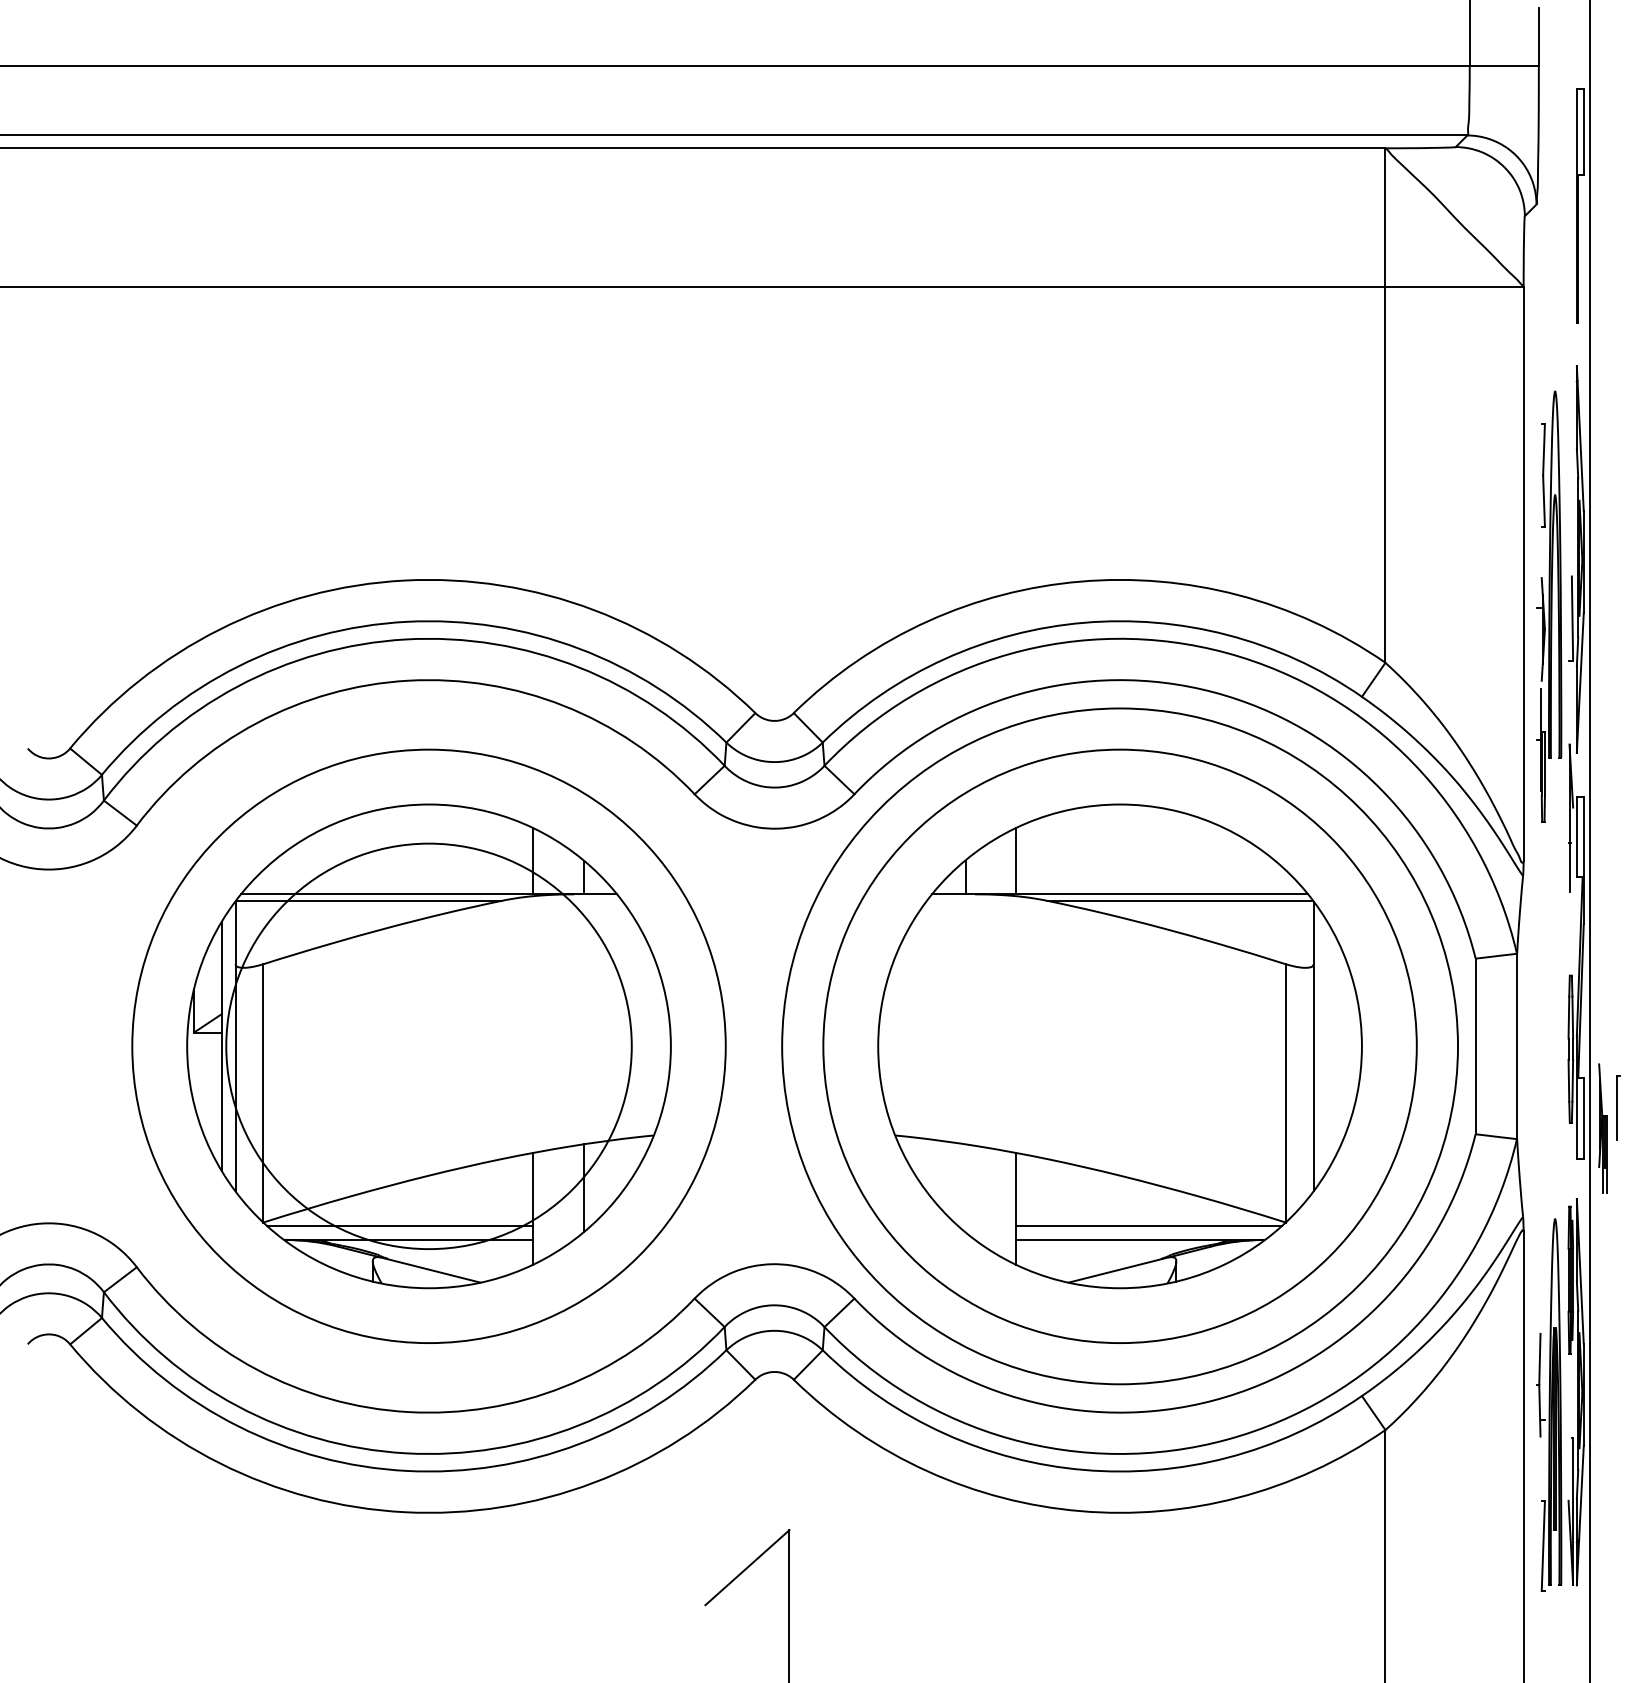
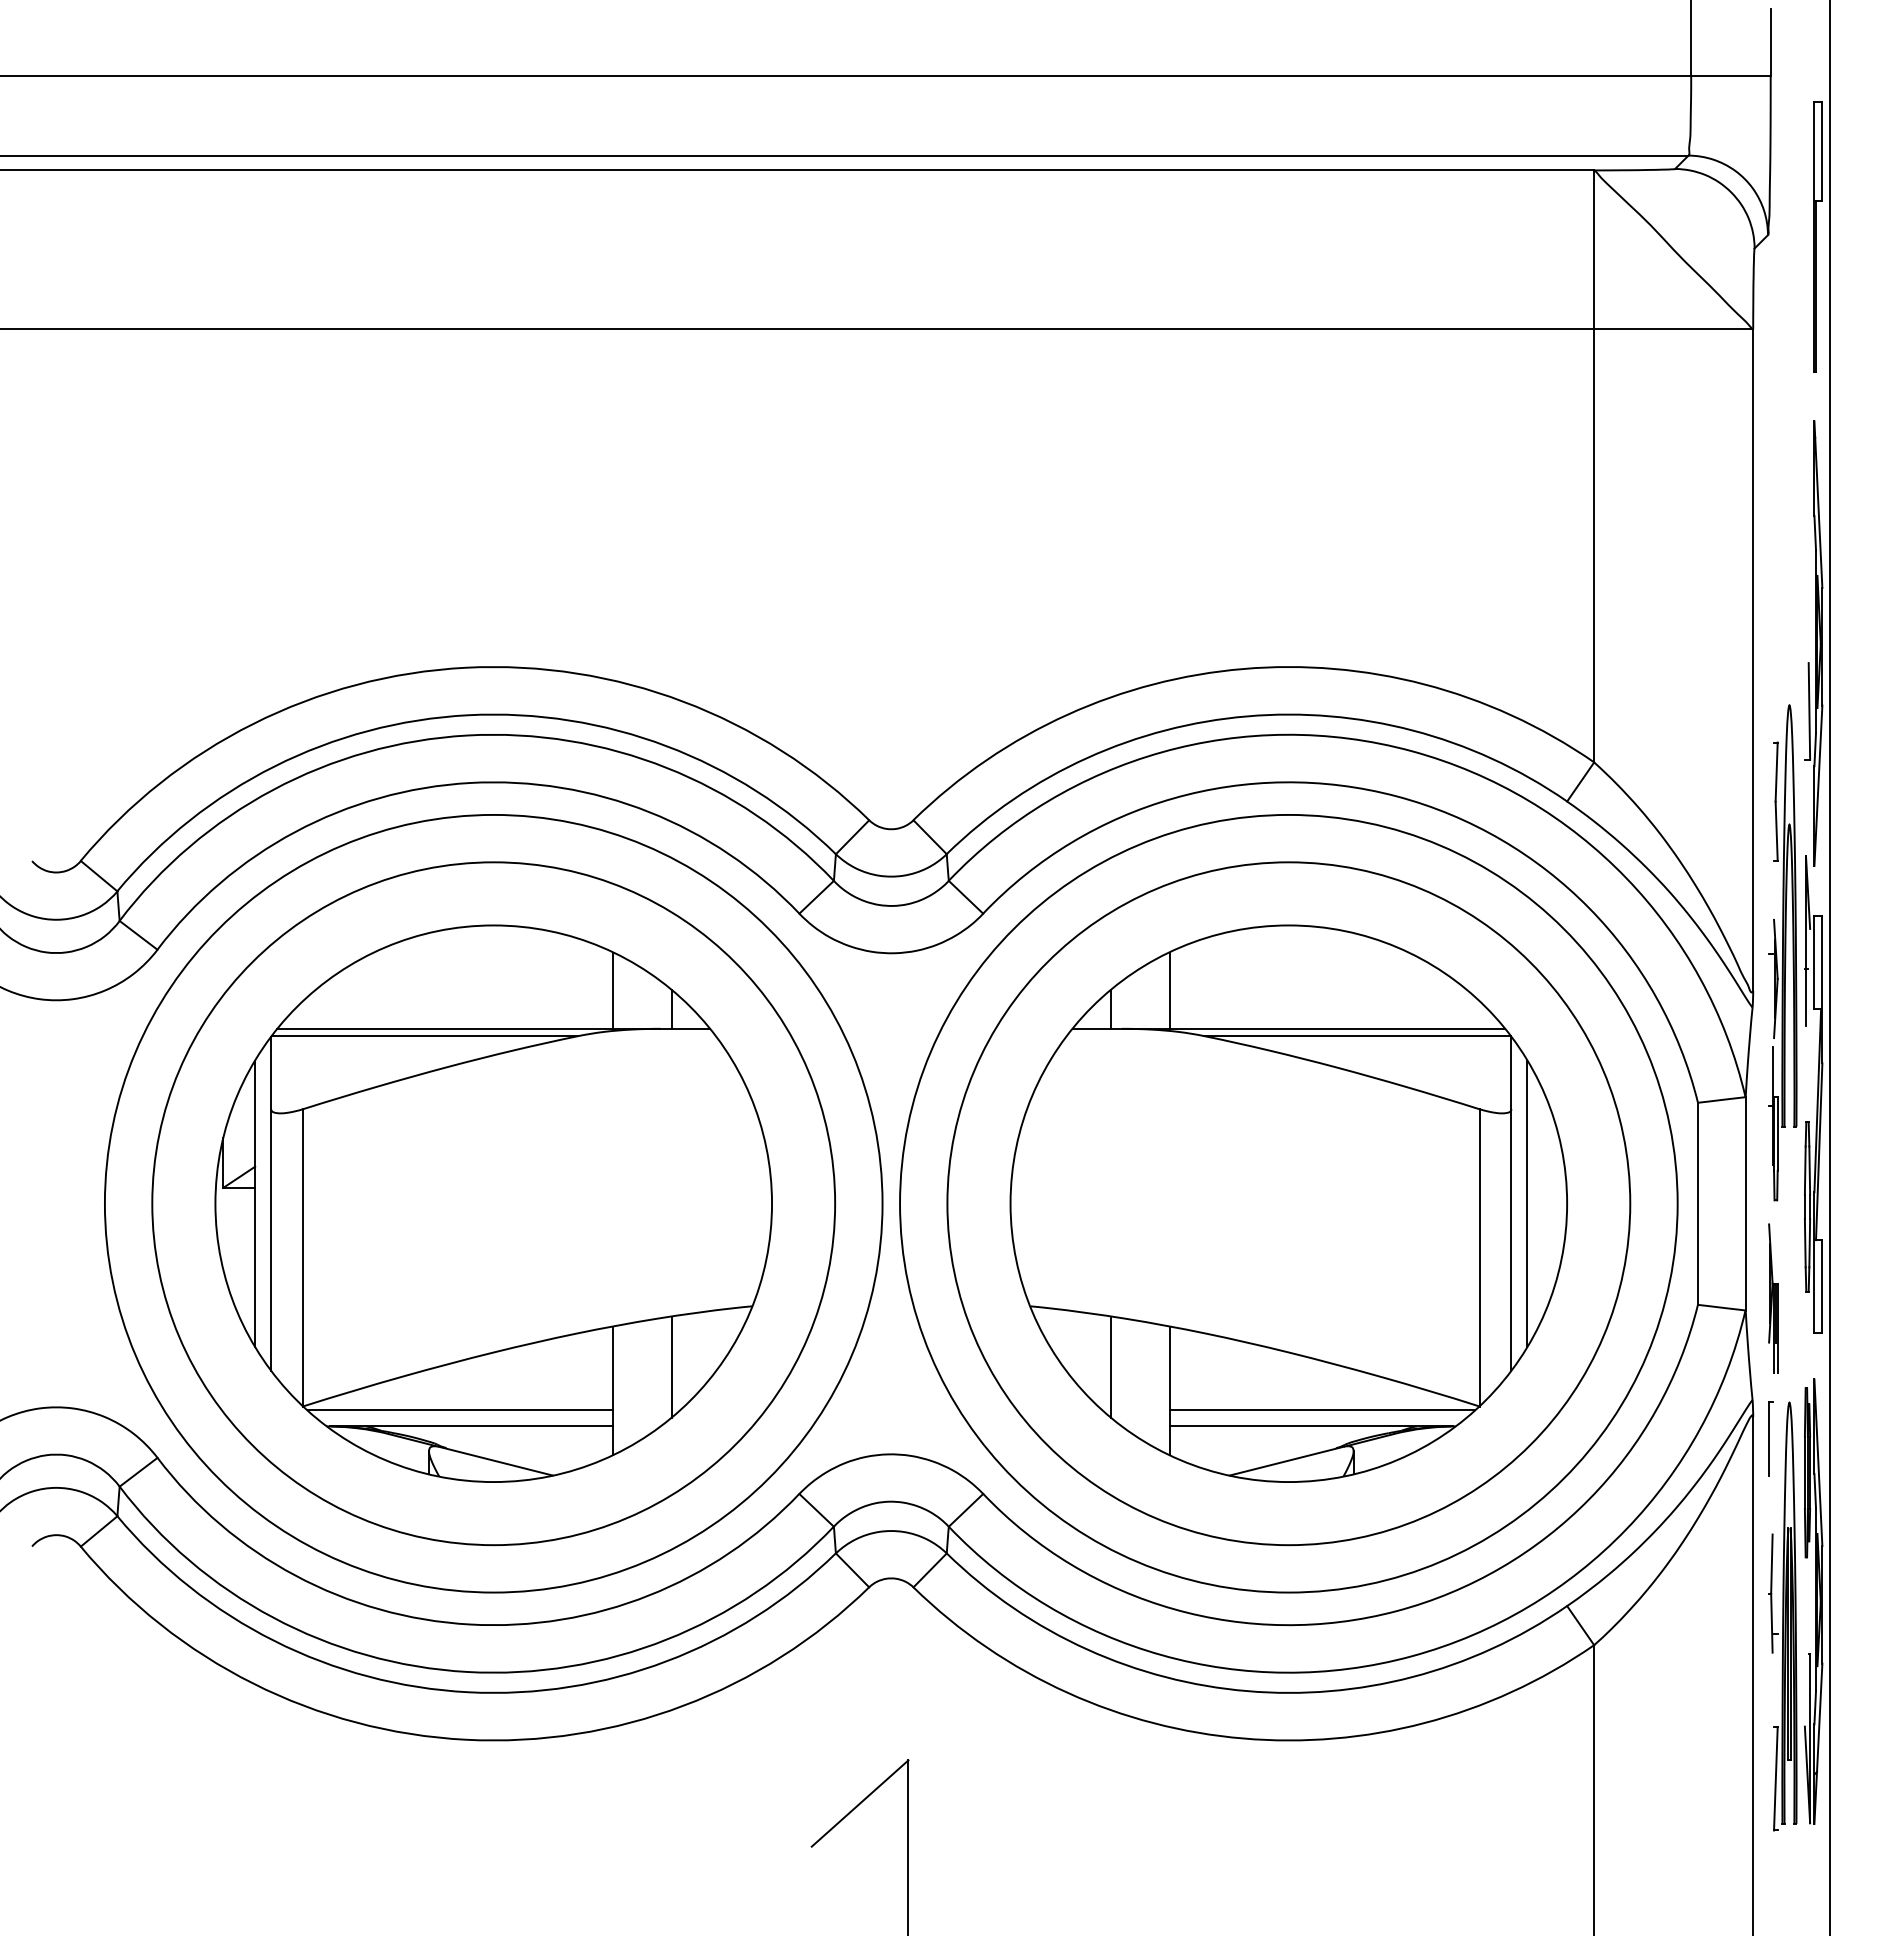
part: (1549, 606) -> (1782, 952), moved
circle: (428, 1046) -> (493, 1203), size x1.67
line: (1327, 1046) -> (1527, 1203), added
part: (1618, 1107) -> (1770, 1438), moved
part: (1602, 1128) -> (1773, 1298), moved
line: (965, 1187) -> (1111, 1366), added

